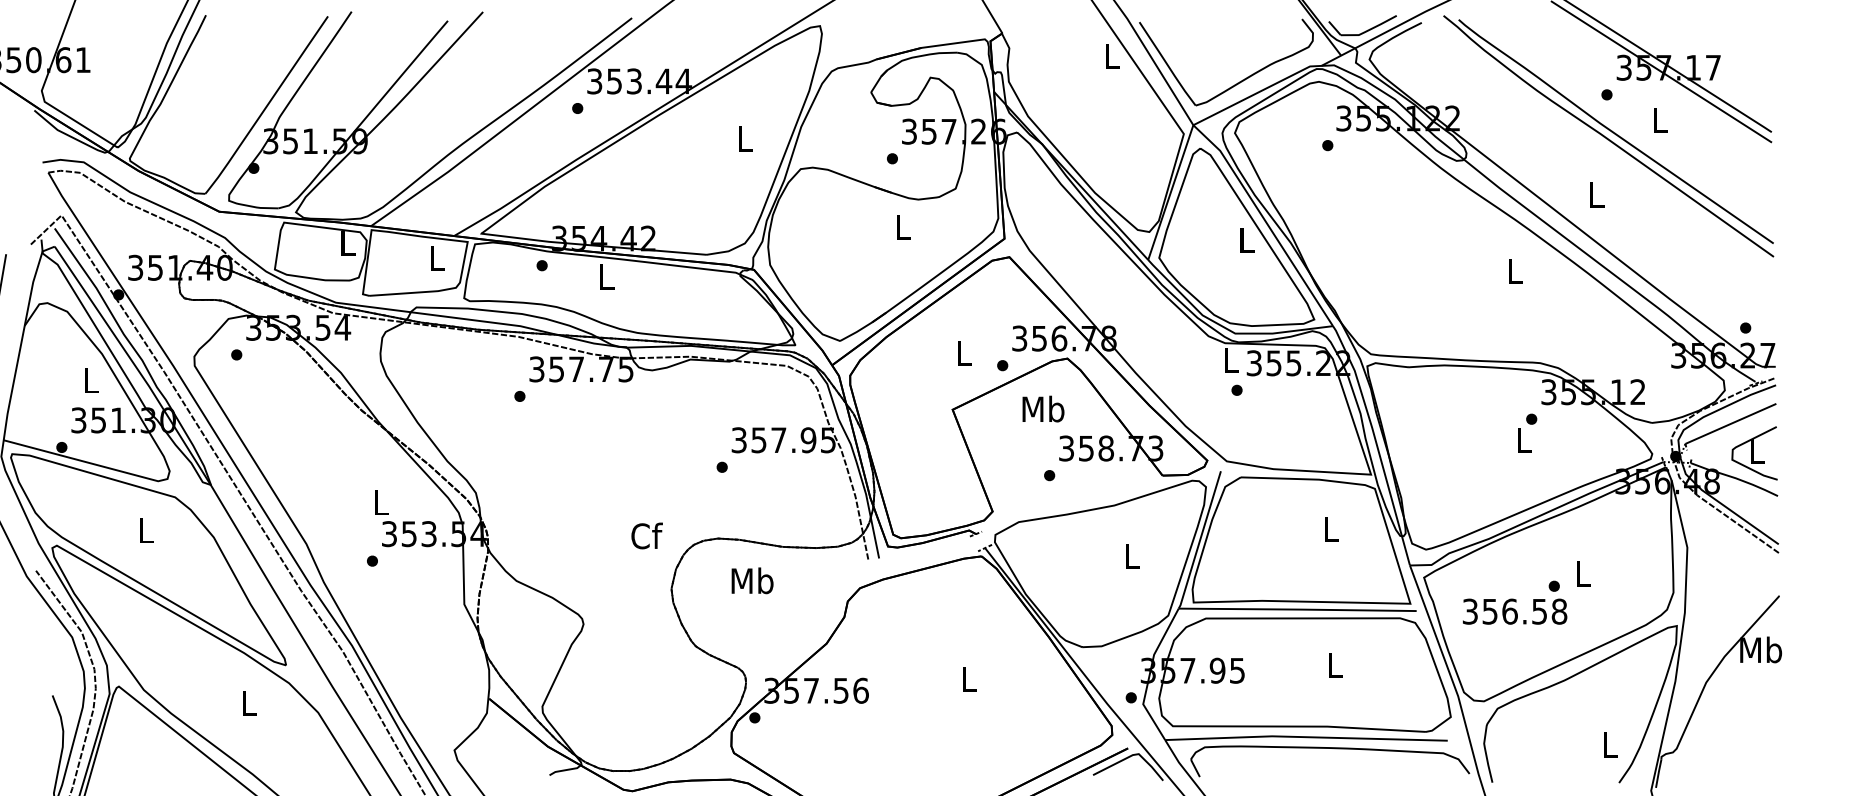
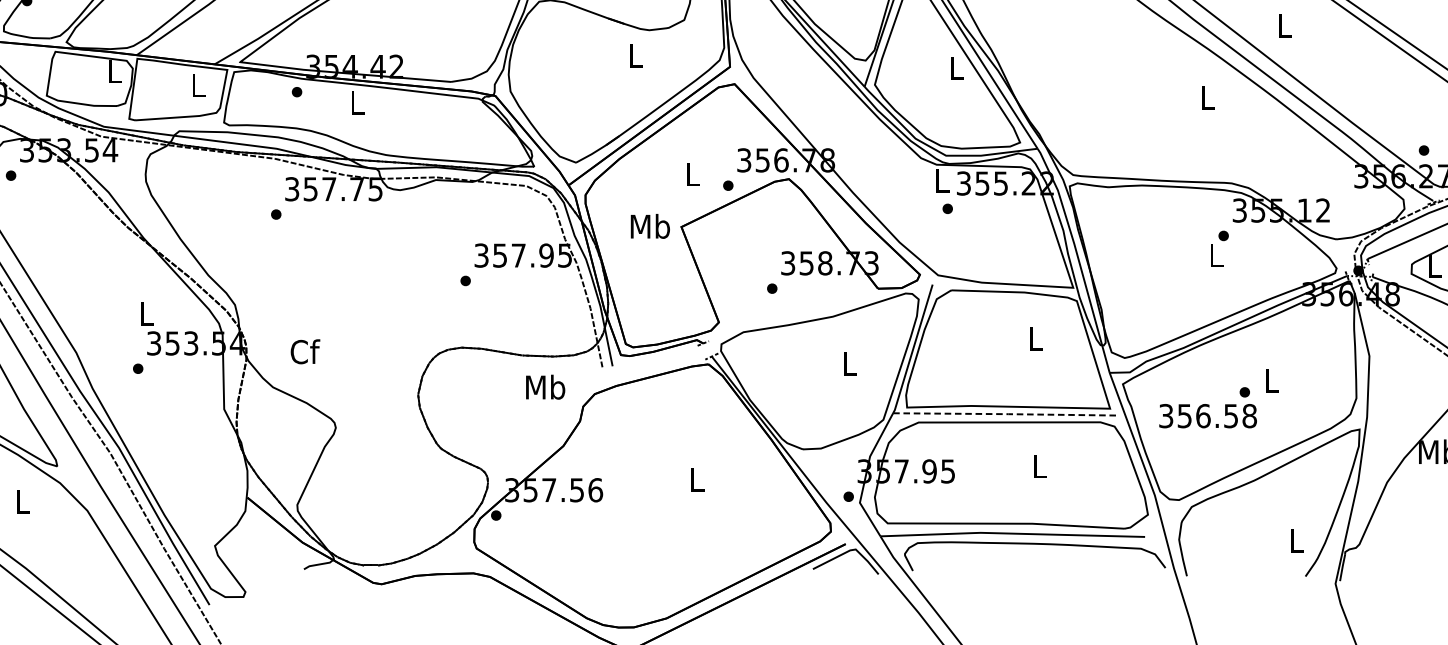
text: (1043, 408) -> (650, 225), moved
text: (646, 535) -> (304, 351), moved
text: (752, 580) -> (545, 386), moved
line: (1297, 609) -> (1004, 414), solid -> dashed

